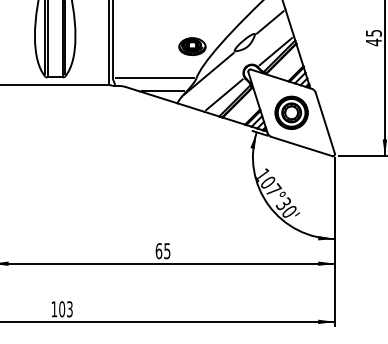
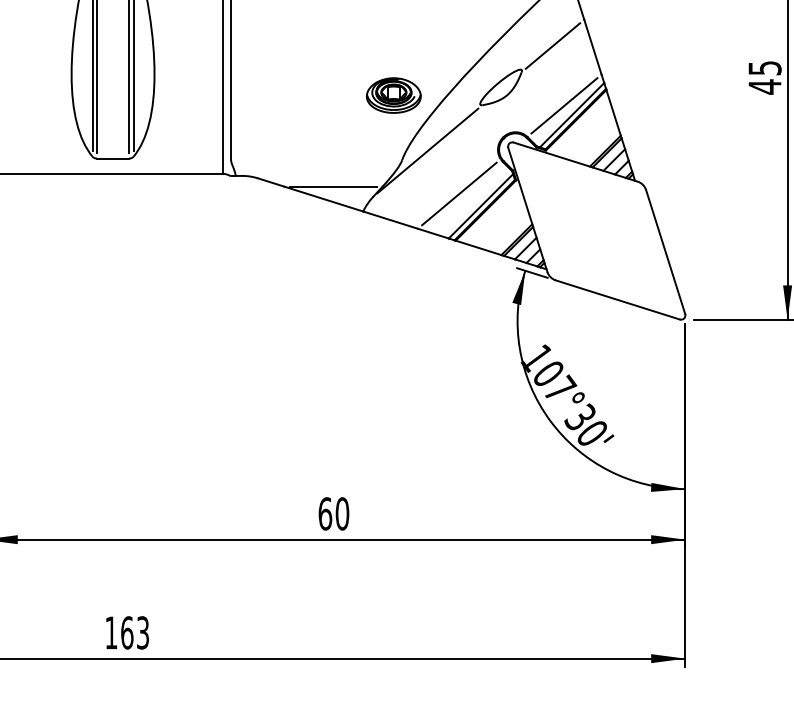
line: (154, 78) -> (316, 160), removed
part: (291, 112) -> (596, 230), removed
text: (167, 251) -> (342, 514), 65 -> 60
text: (62, 308) -> (127, 631), 103 -> 163

